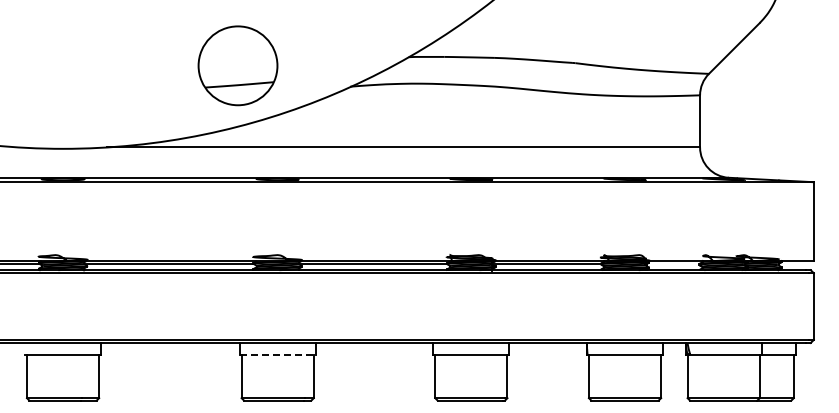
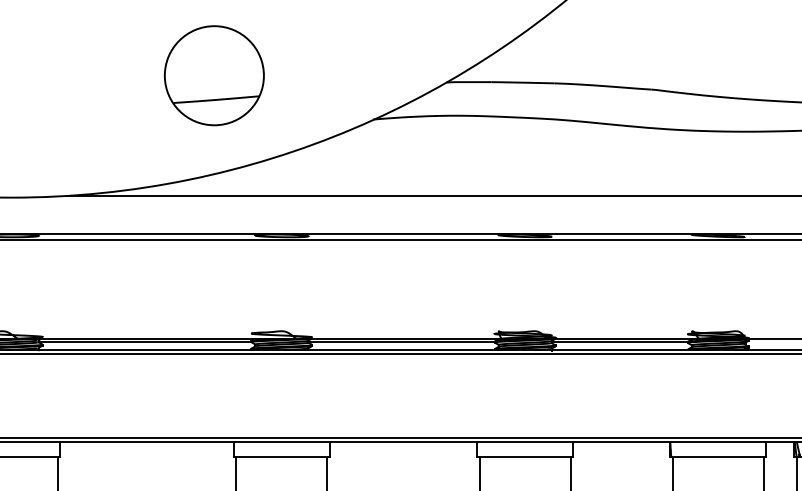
part: (237, 65) -> (213, 75), moved
line: (278, 355) -> (282, 457), dashed -> solid

